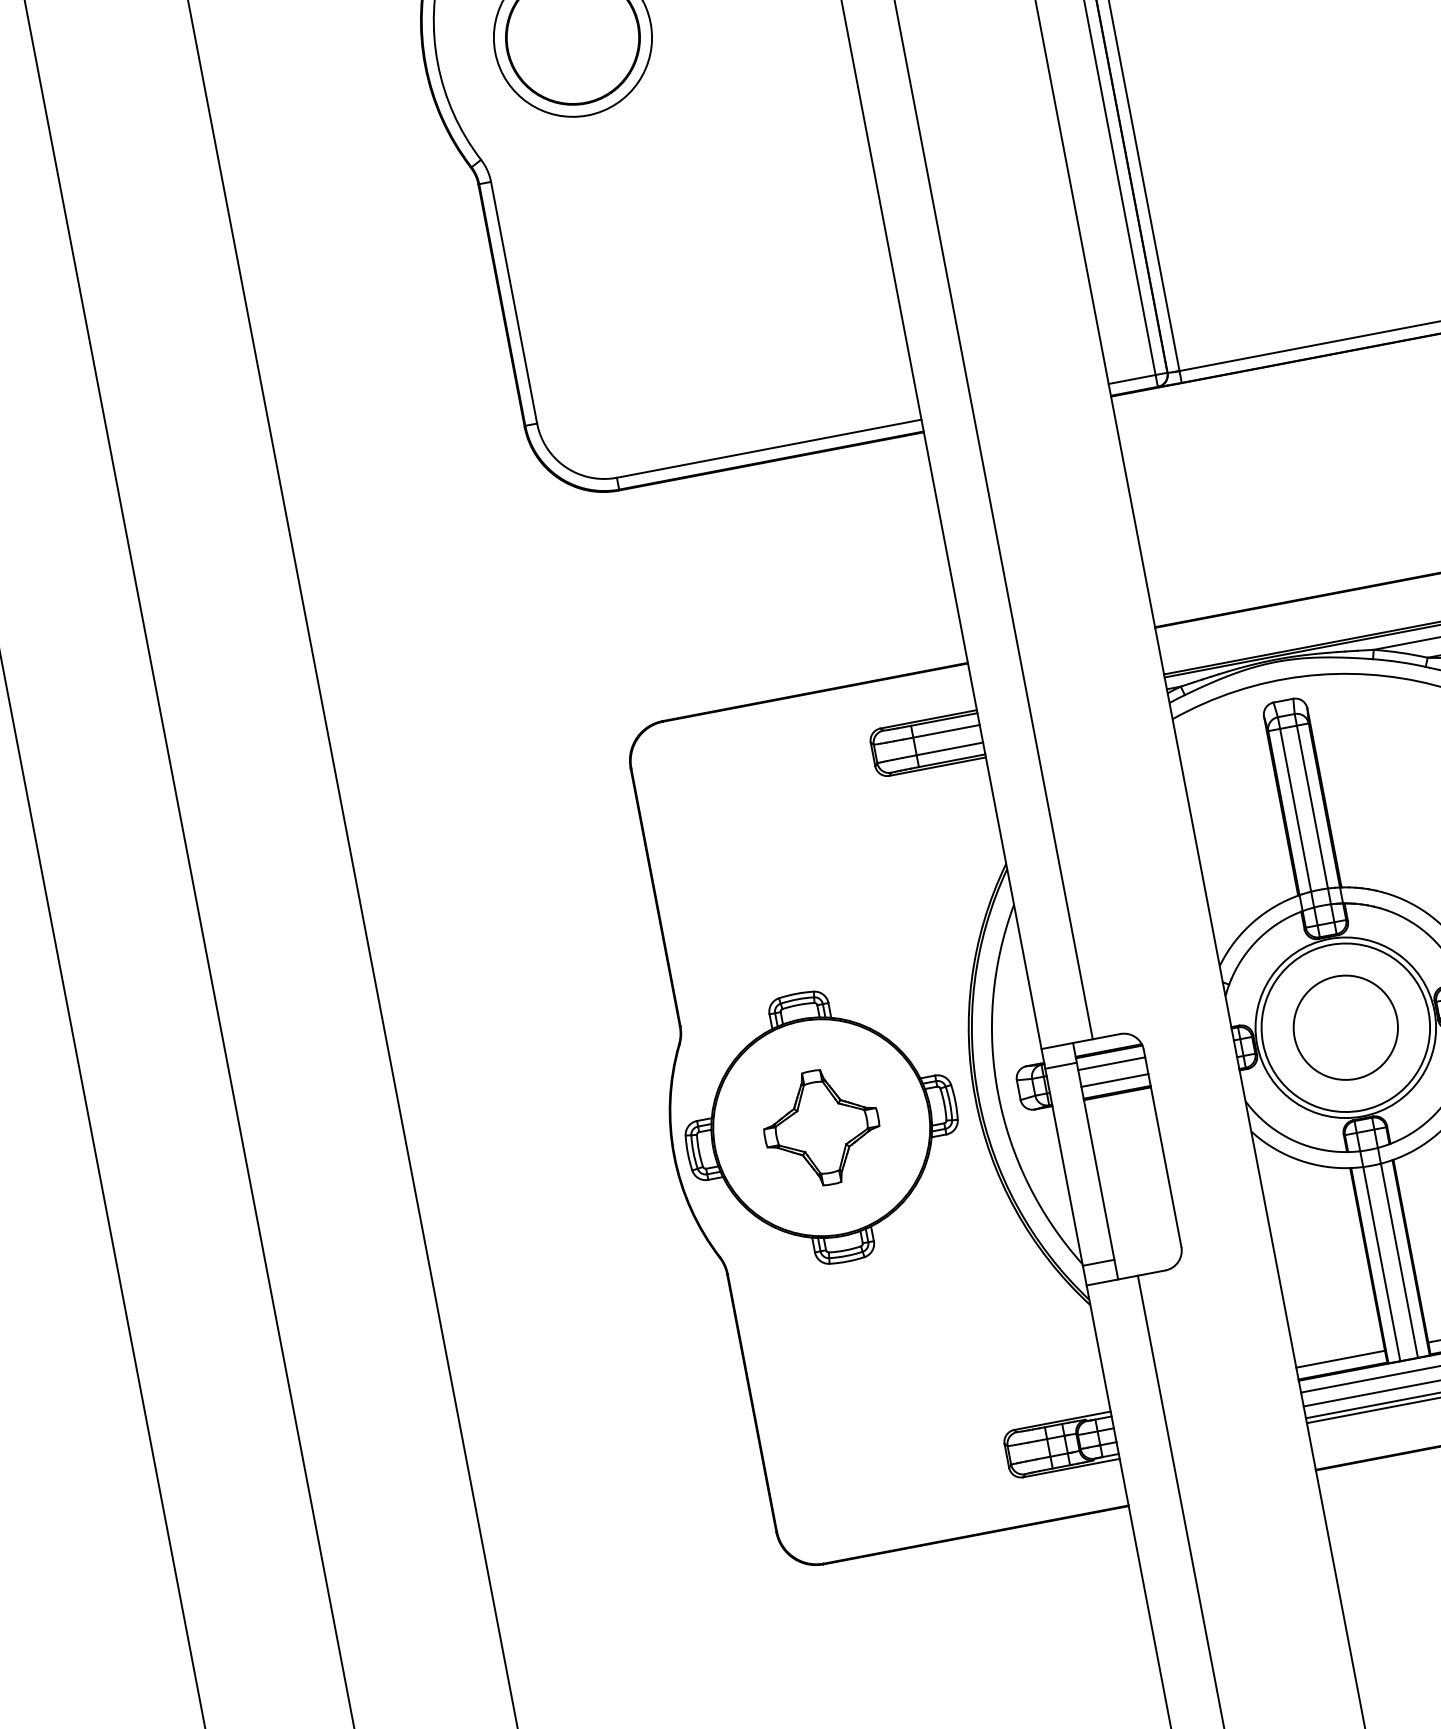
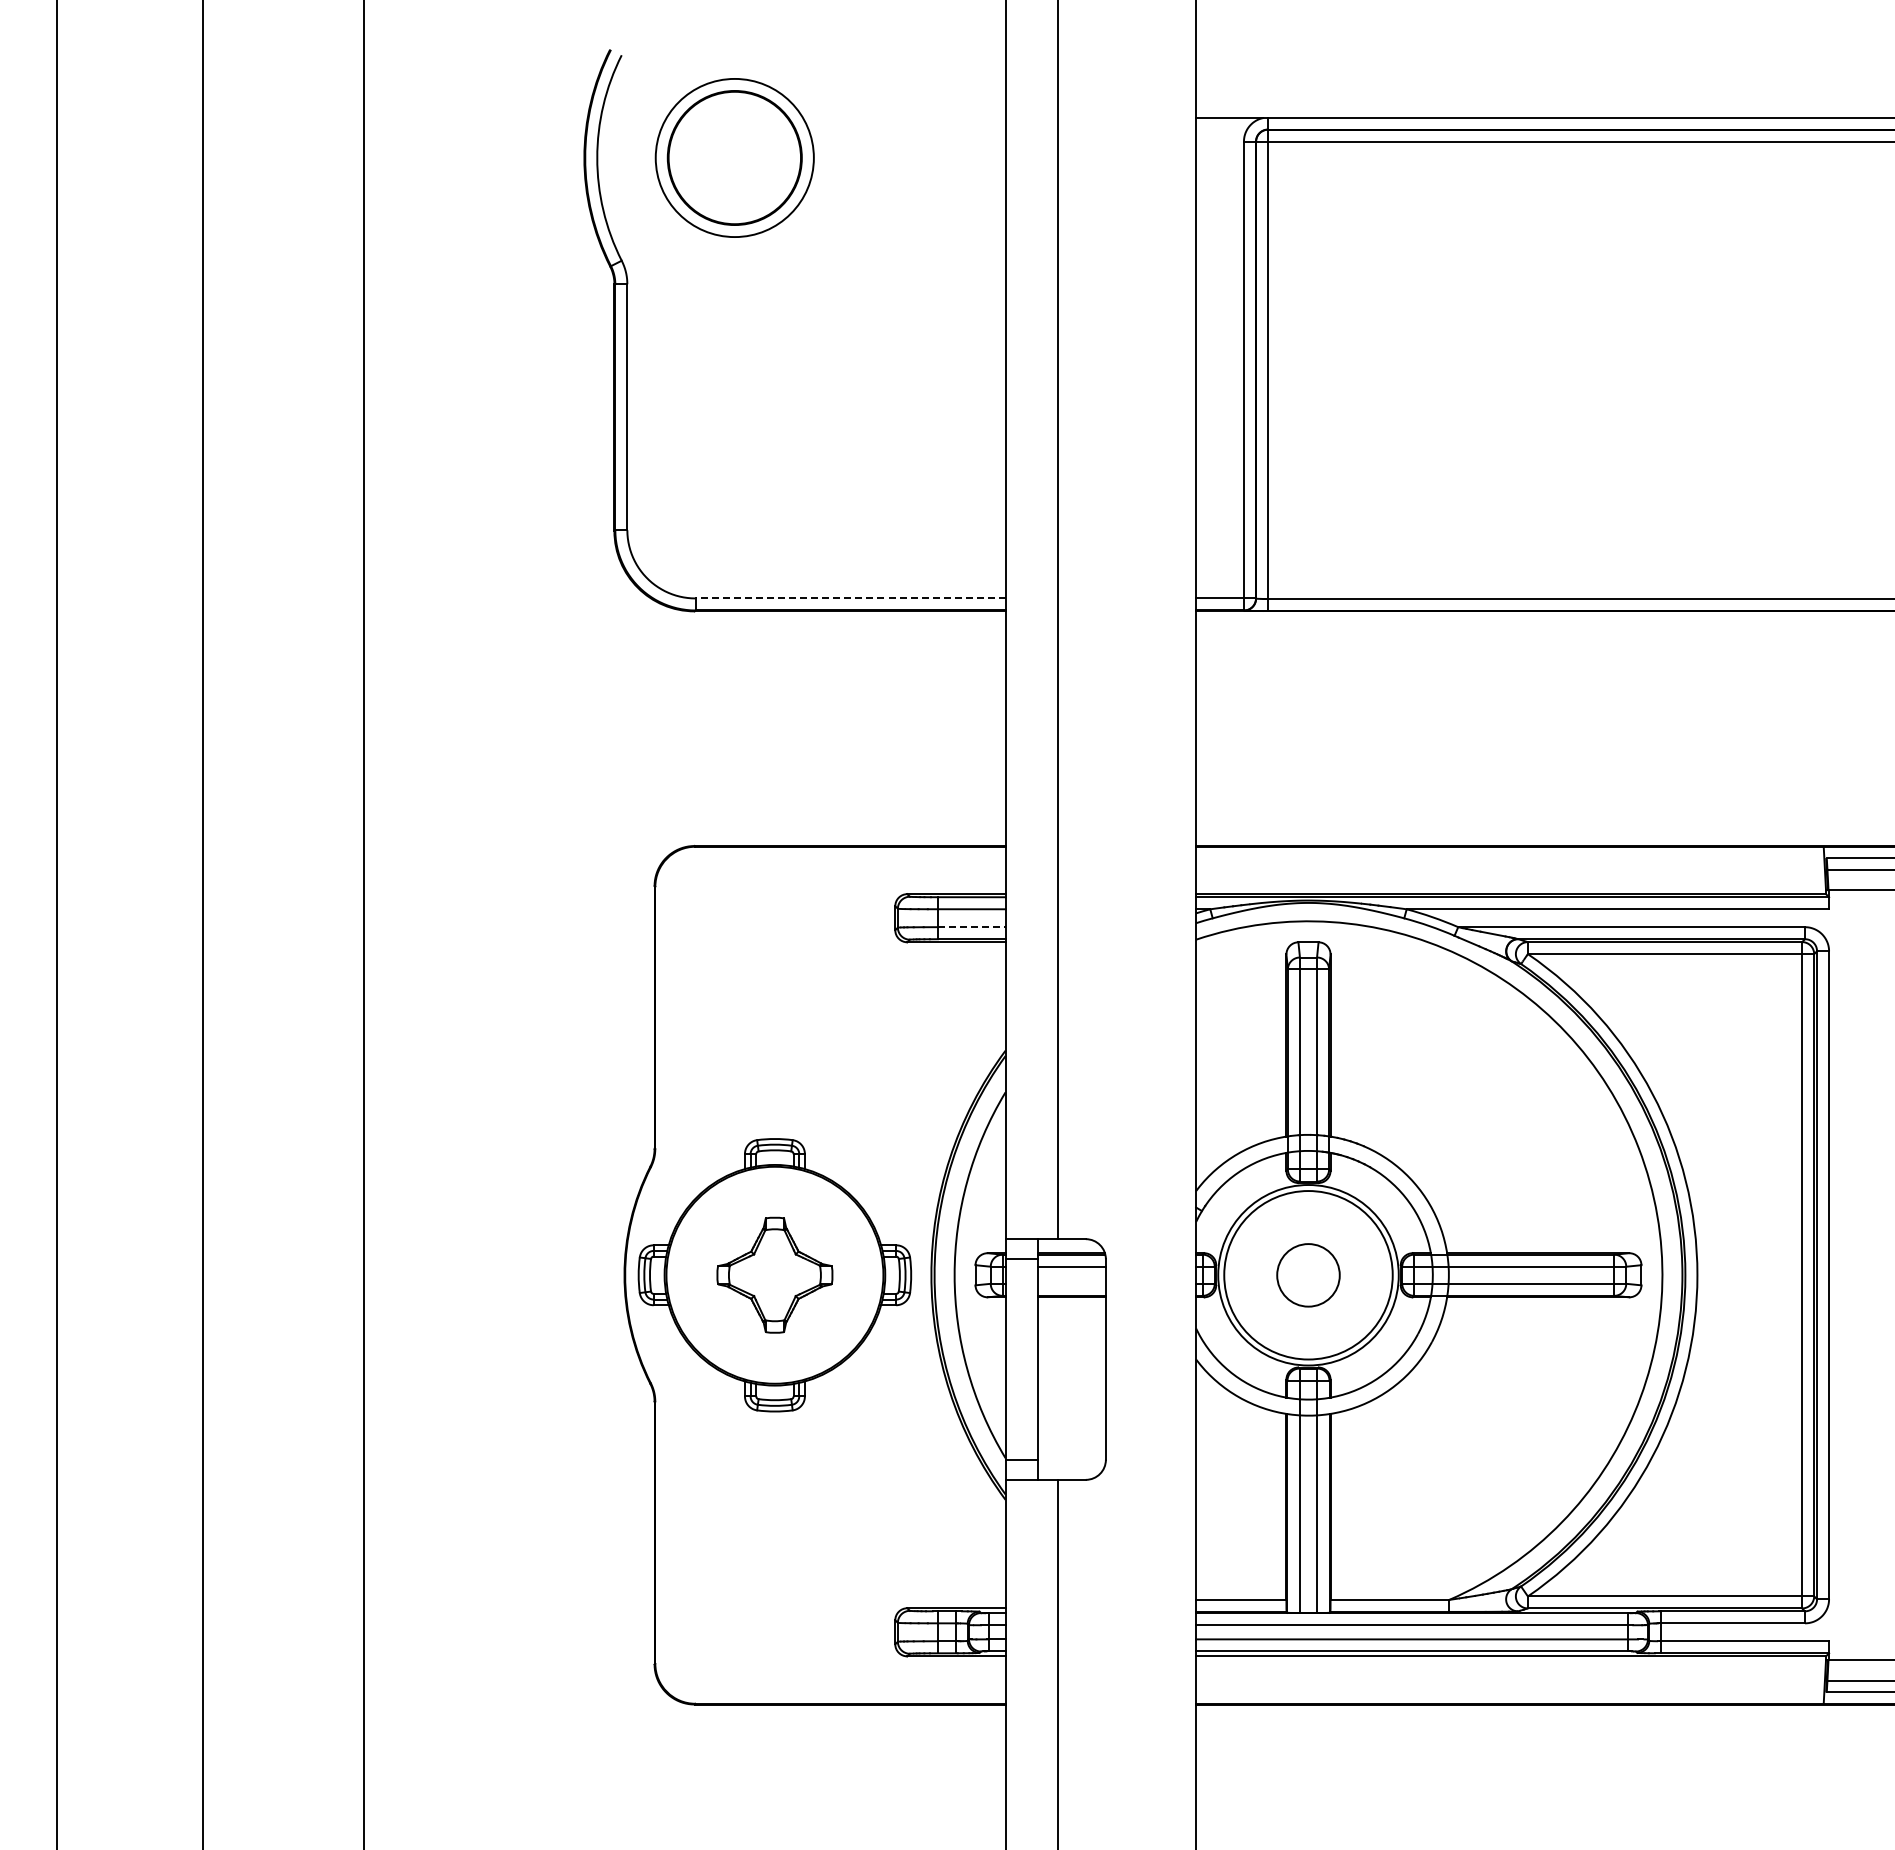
line: (769, 448) -> (850, 598), solid -> dashed
line: (949, 749) -> (971, 927), solid -> dashed
circle: (1345, 1027) -> (1308, 1275), size x0.6
line: (1114, 1080) -> (1071, 1283), removed

